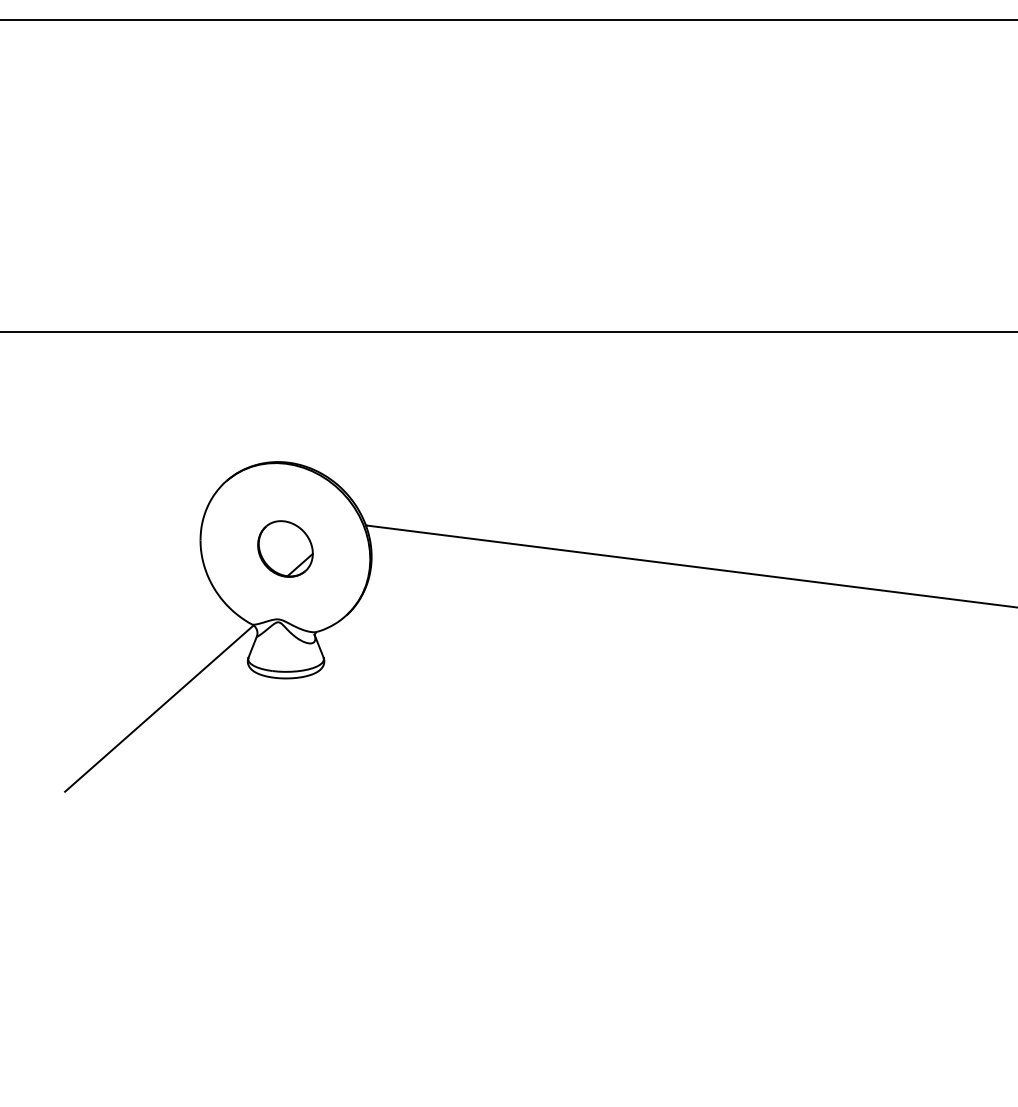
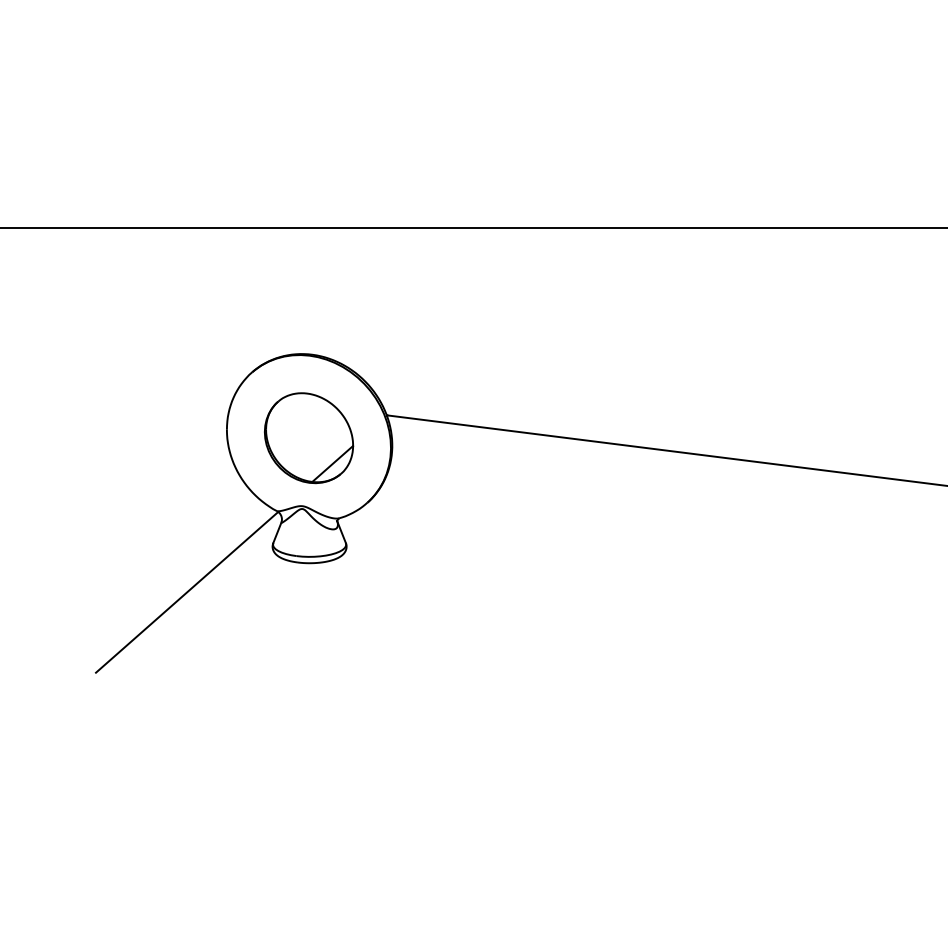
part: (285, 548) -> (309, 437), size x1.67

